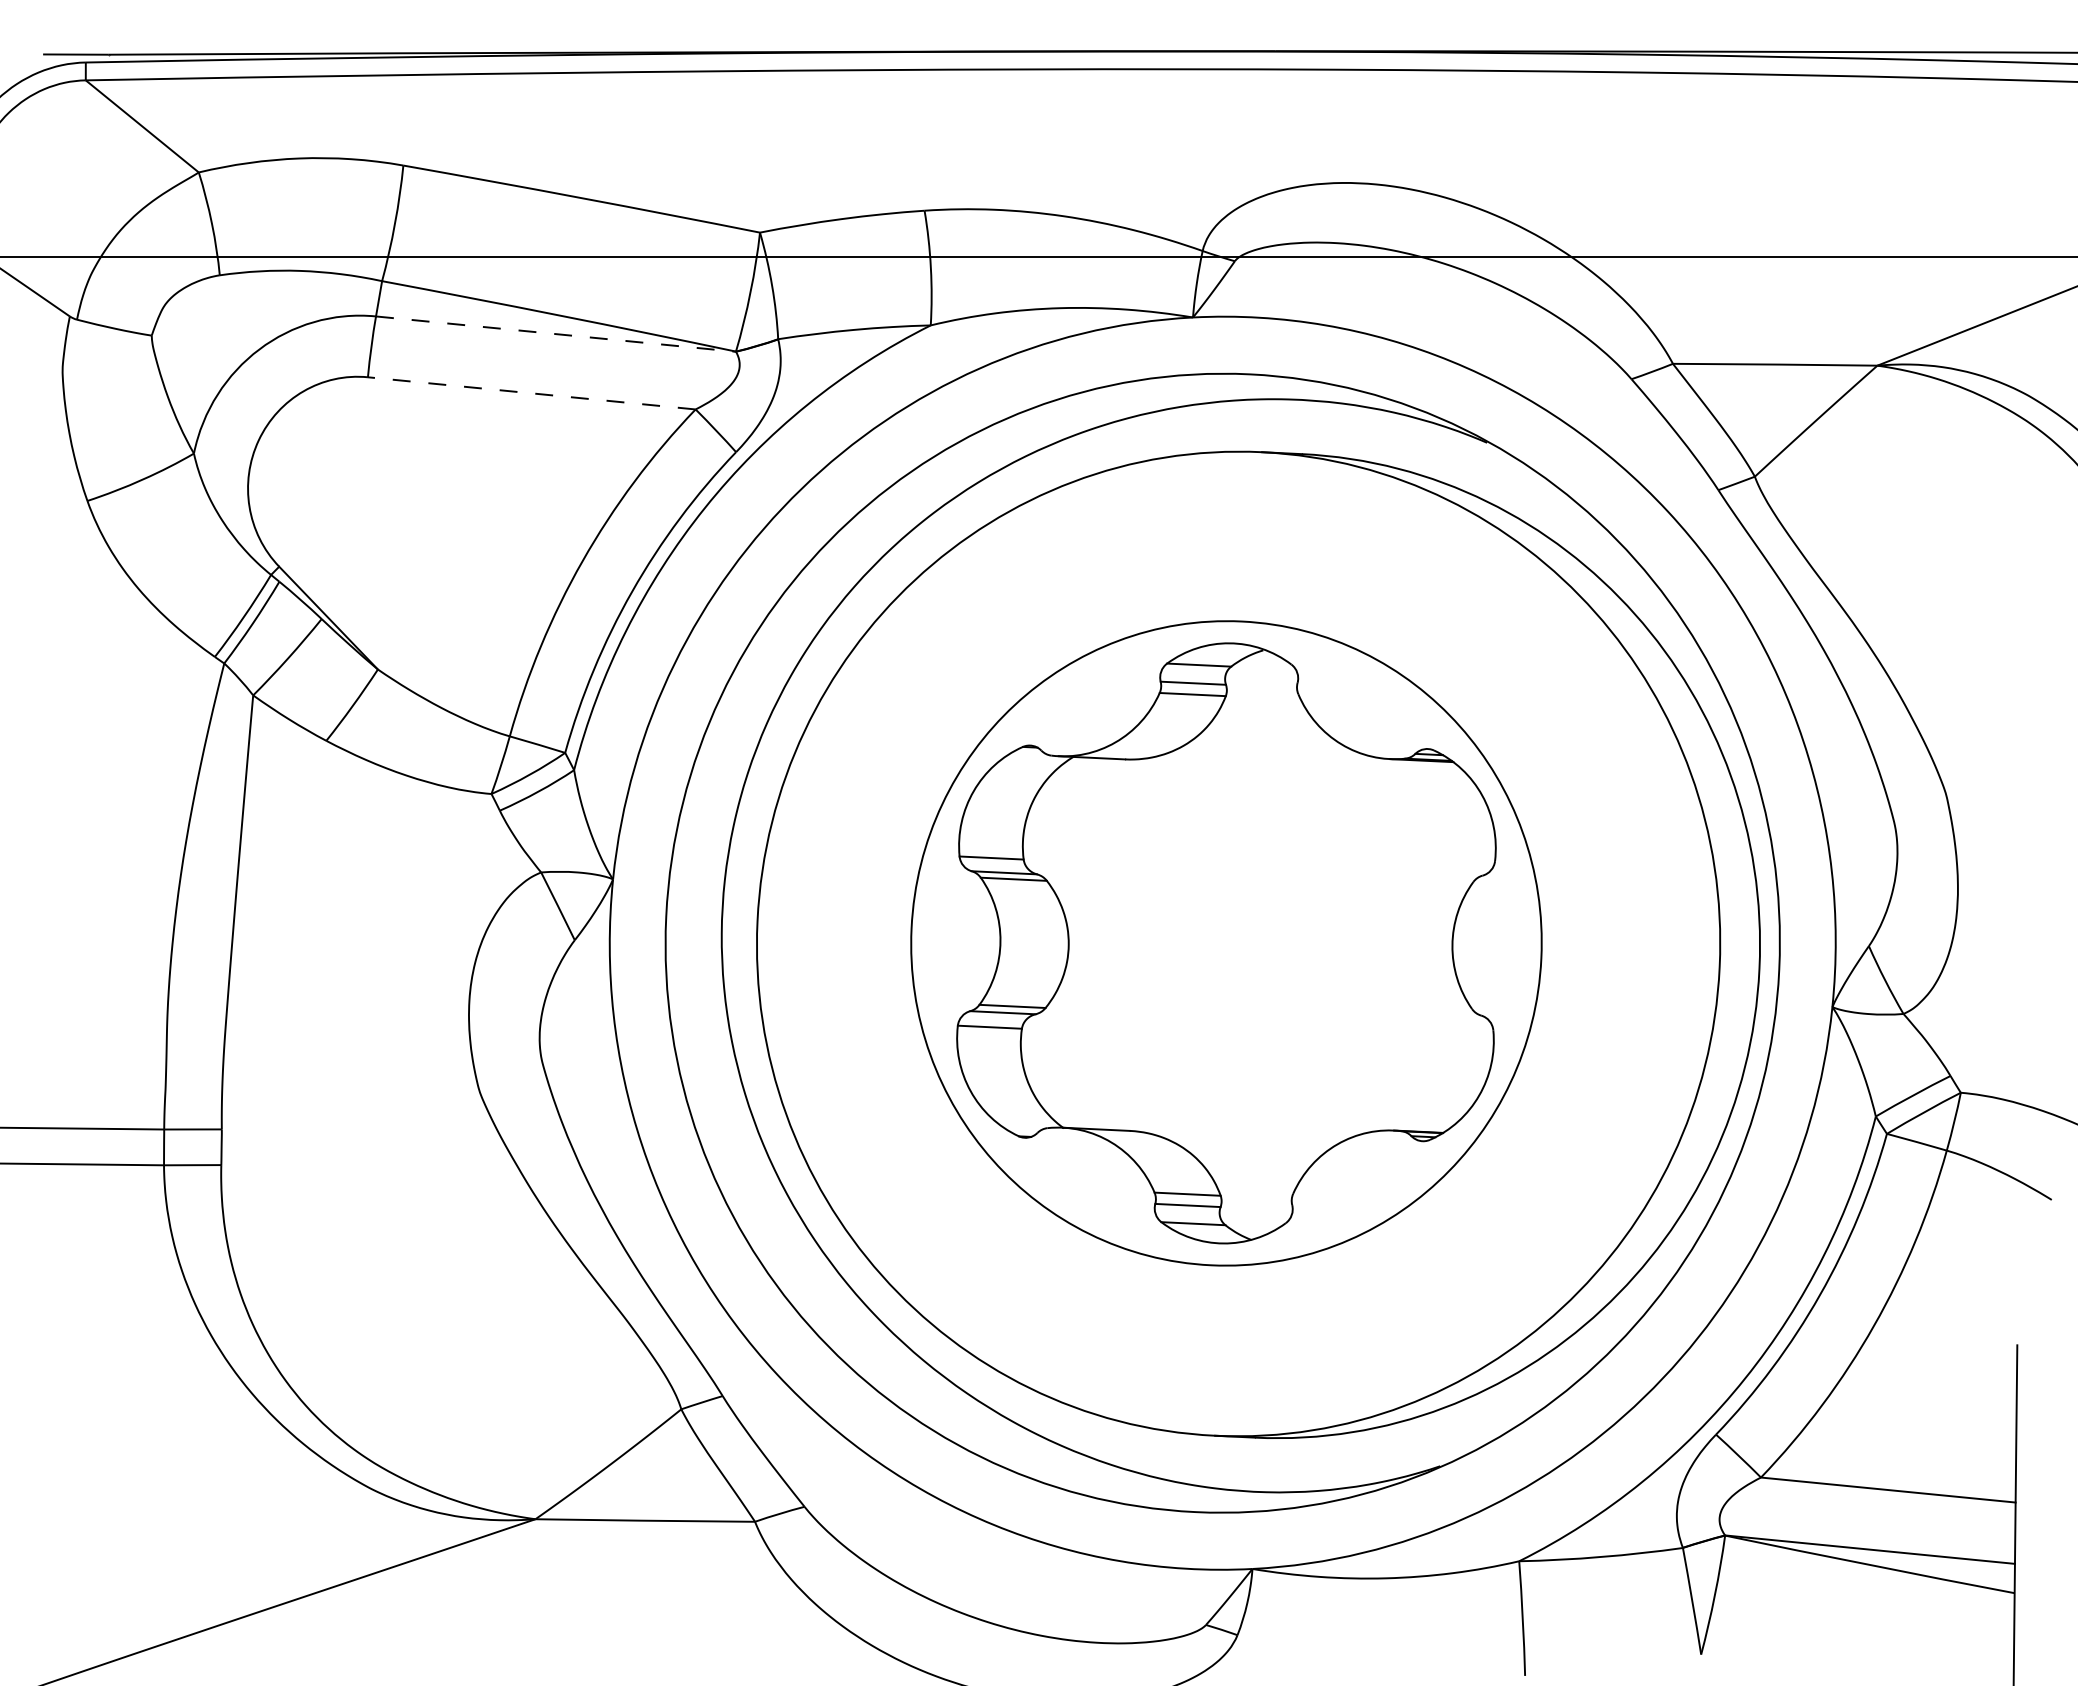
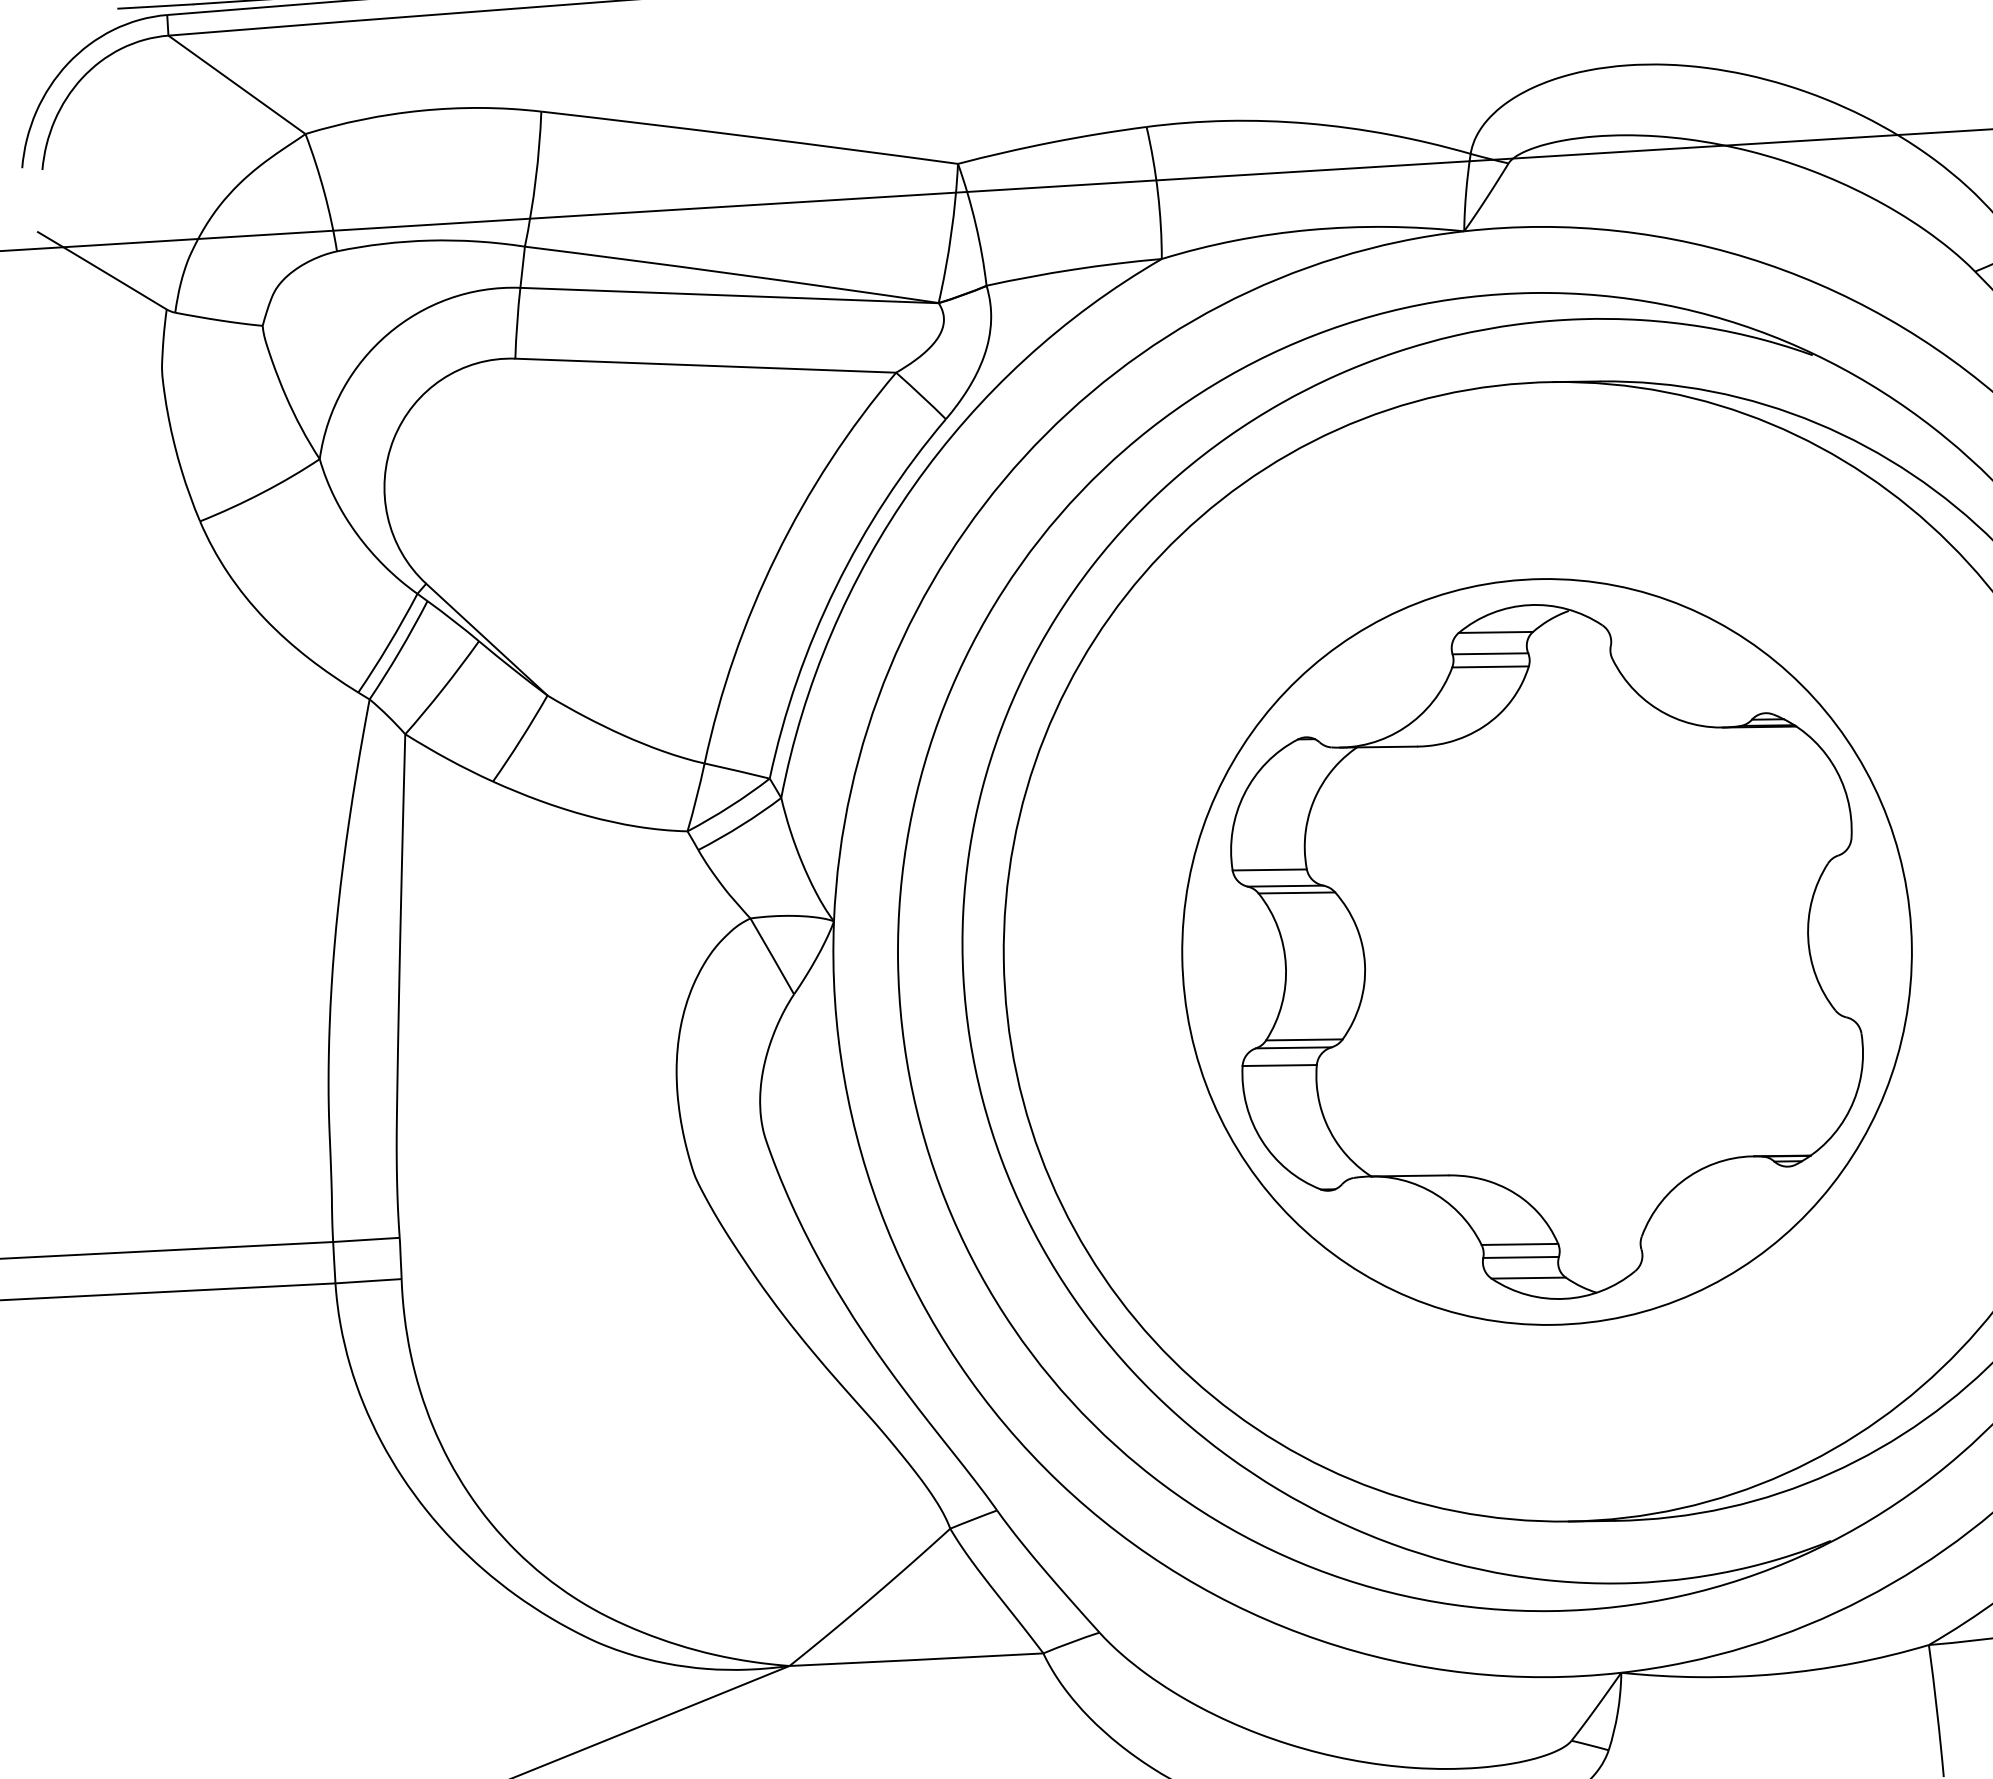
line: (556, 334) -> (730, 295), dashed -> solid
line: (531, 393) -> (705, 365), dashed -> solid

